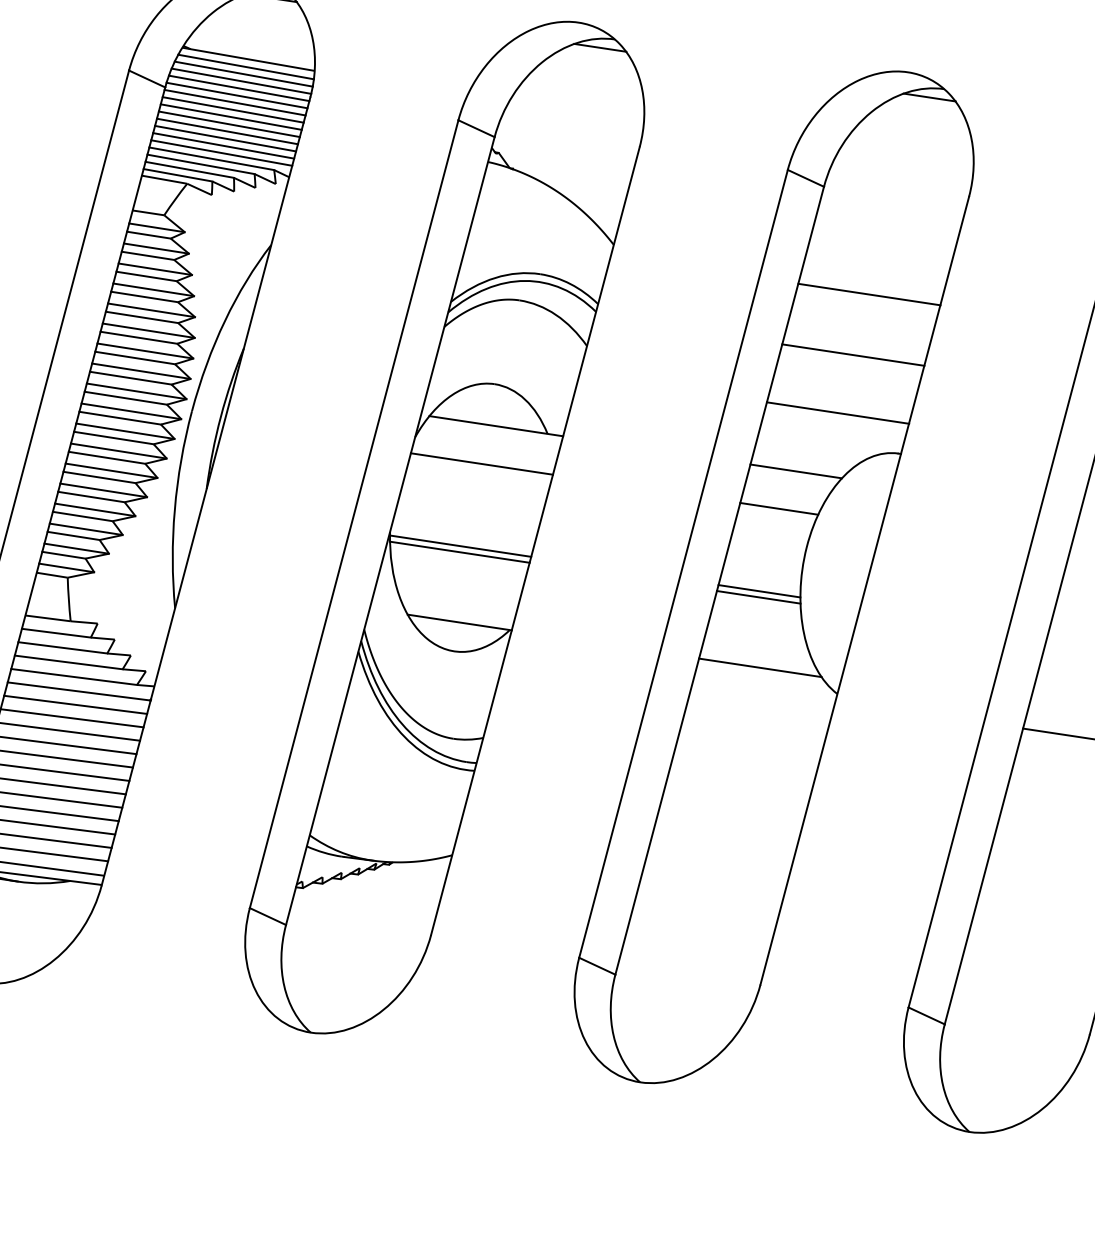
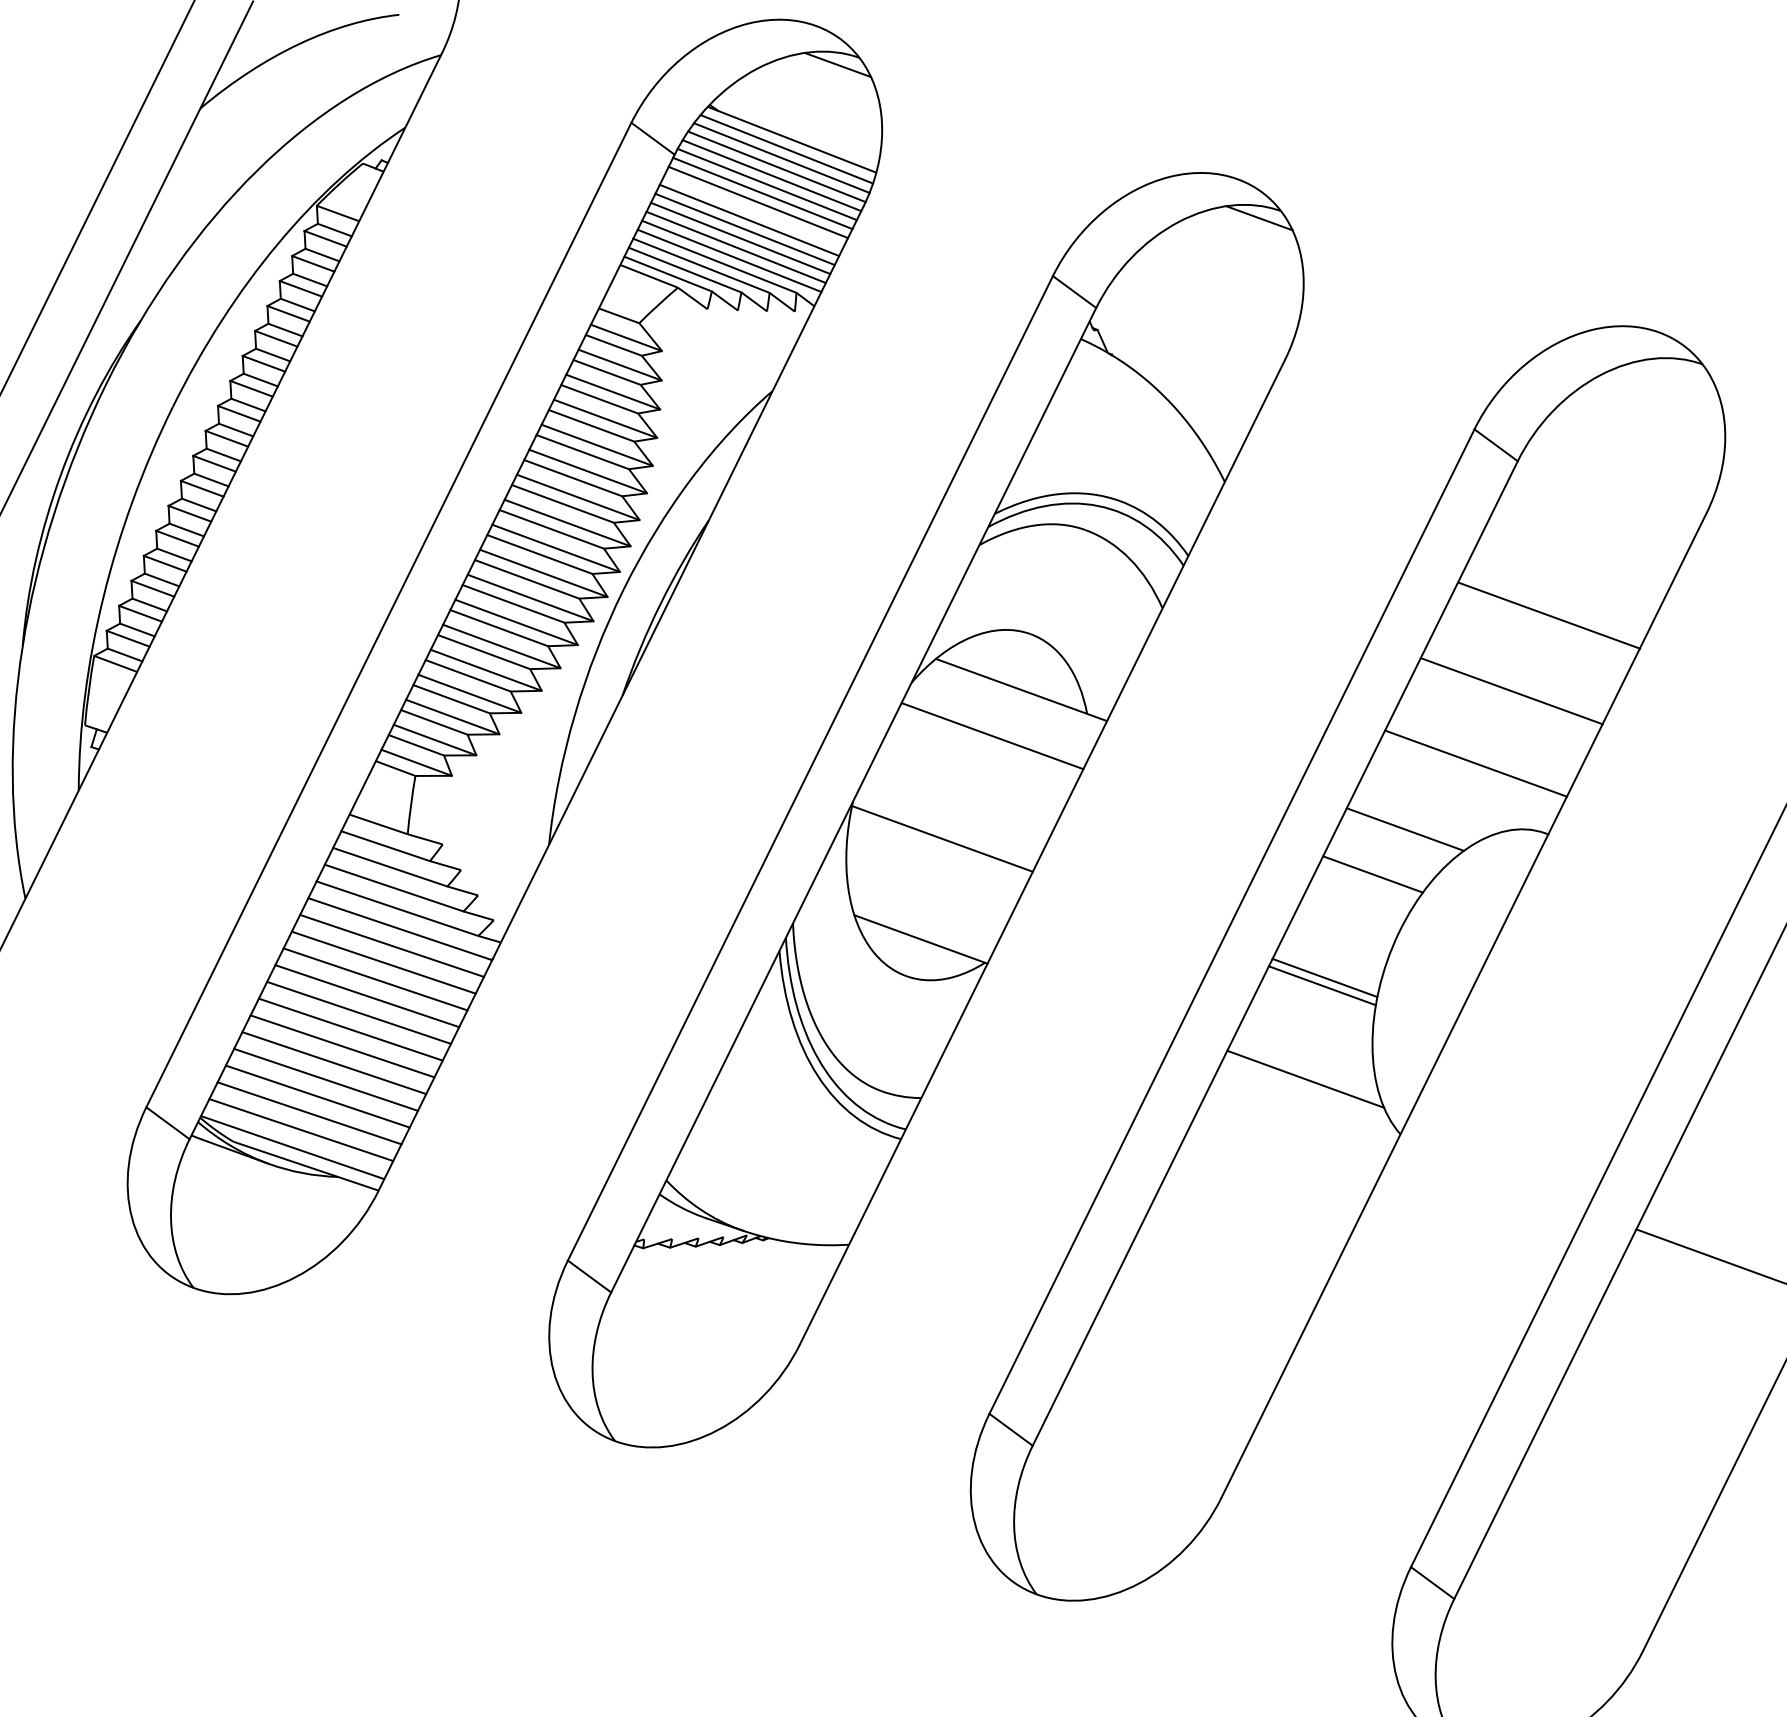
line: (929, 97) -> (1680, 371), removed
line: (230, 117) -> (753, 211), removed
line: (459, 552) -> (939, 846), removed

